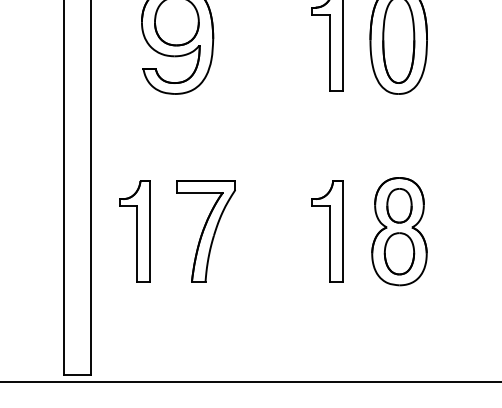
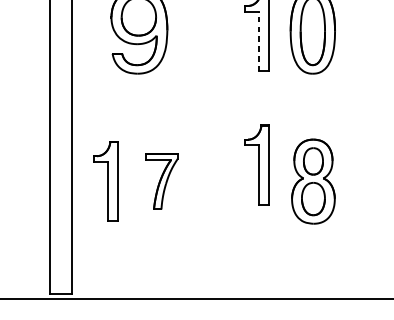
line: (329, 52) -> (258, 41), solid -> dashed
part: (205, 231) -> (161, 181), size x0.7
part: (327, 231) -> (256, 165), moved

